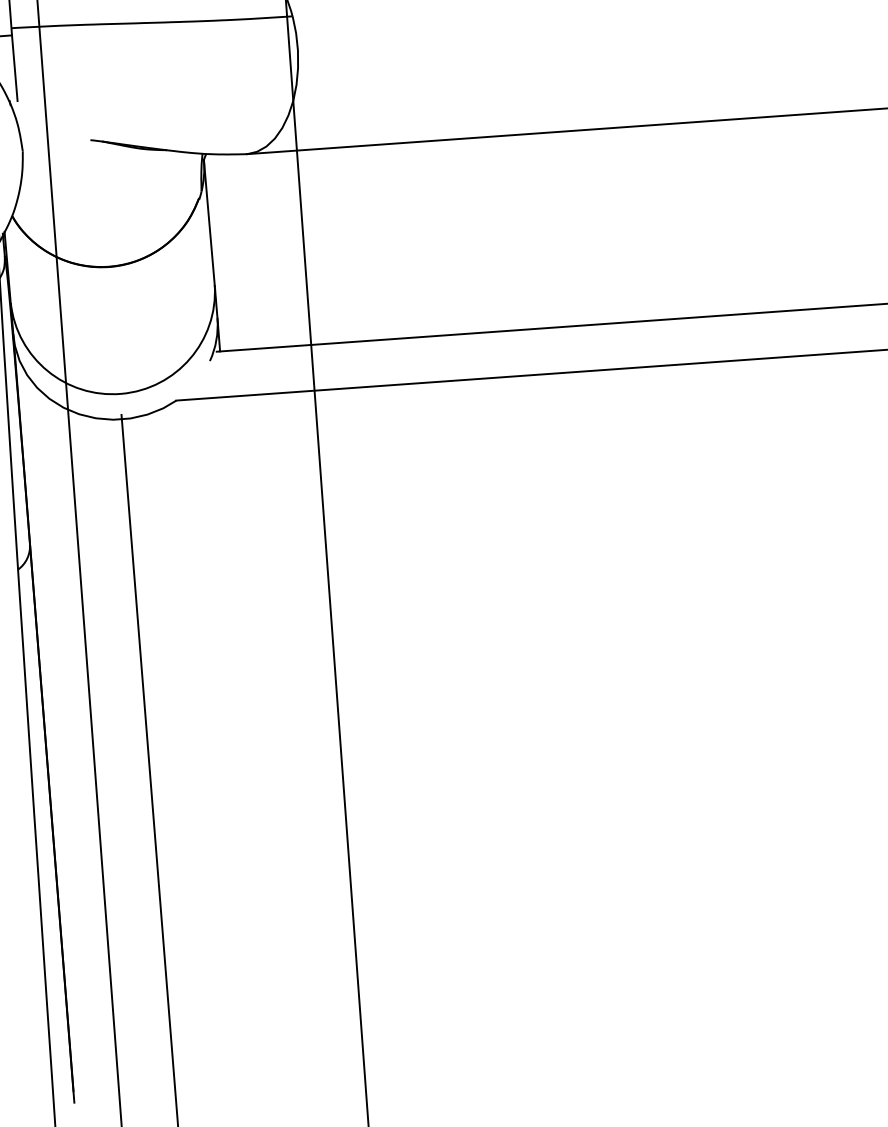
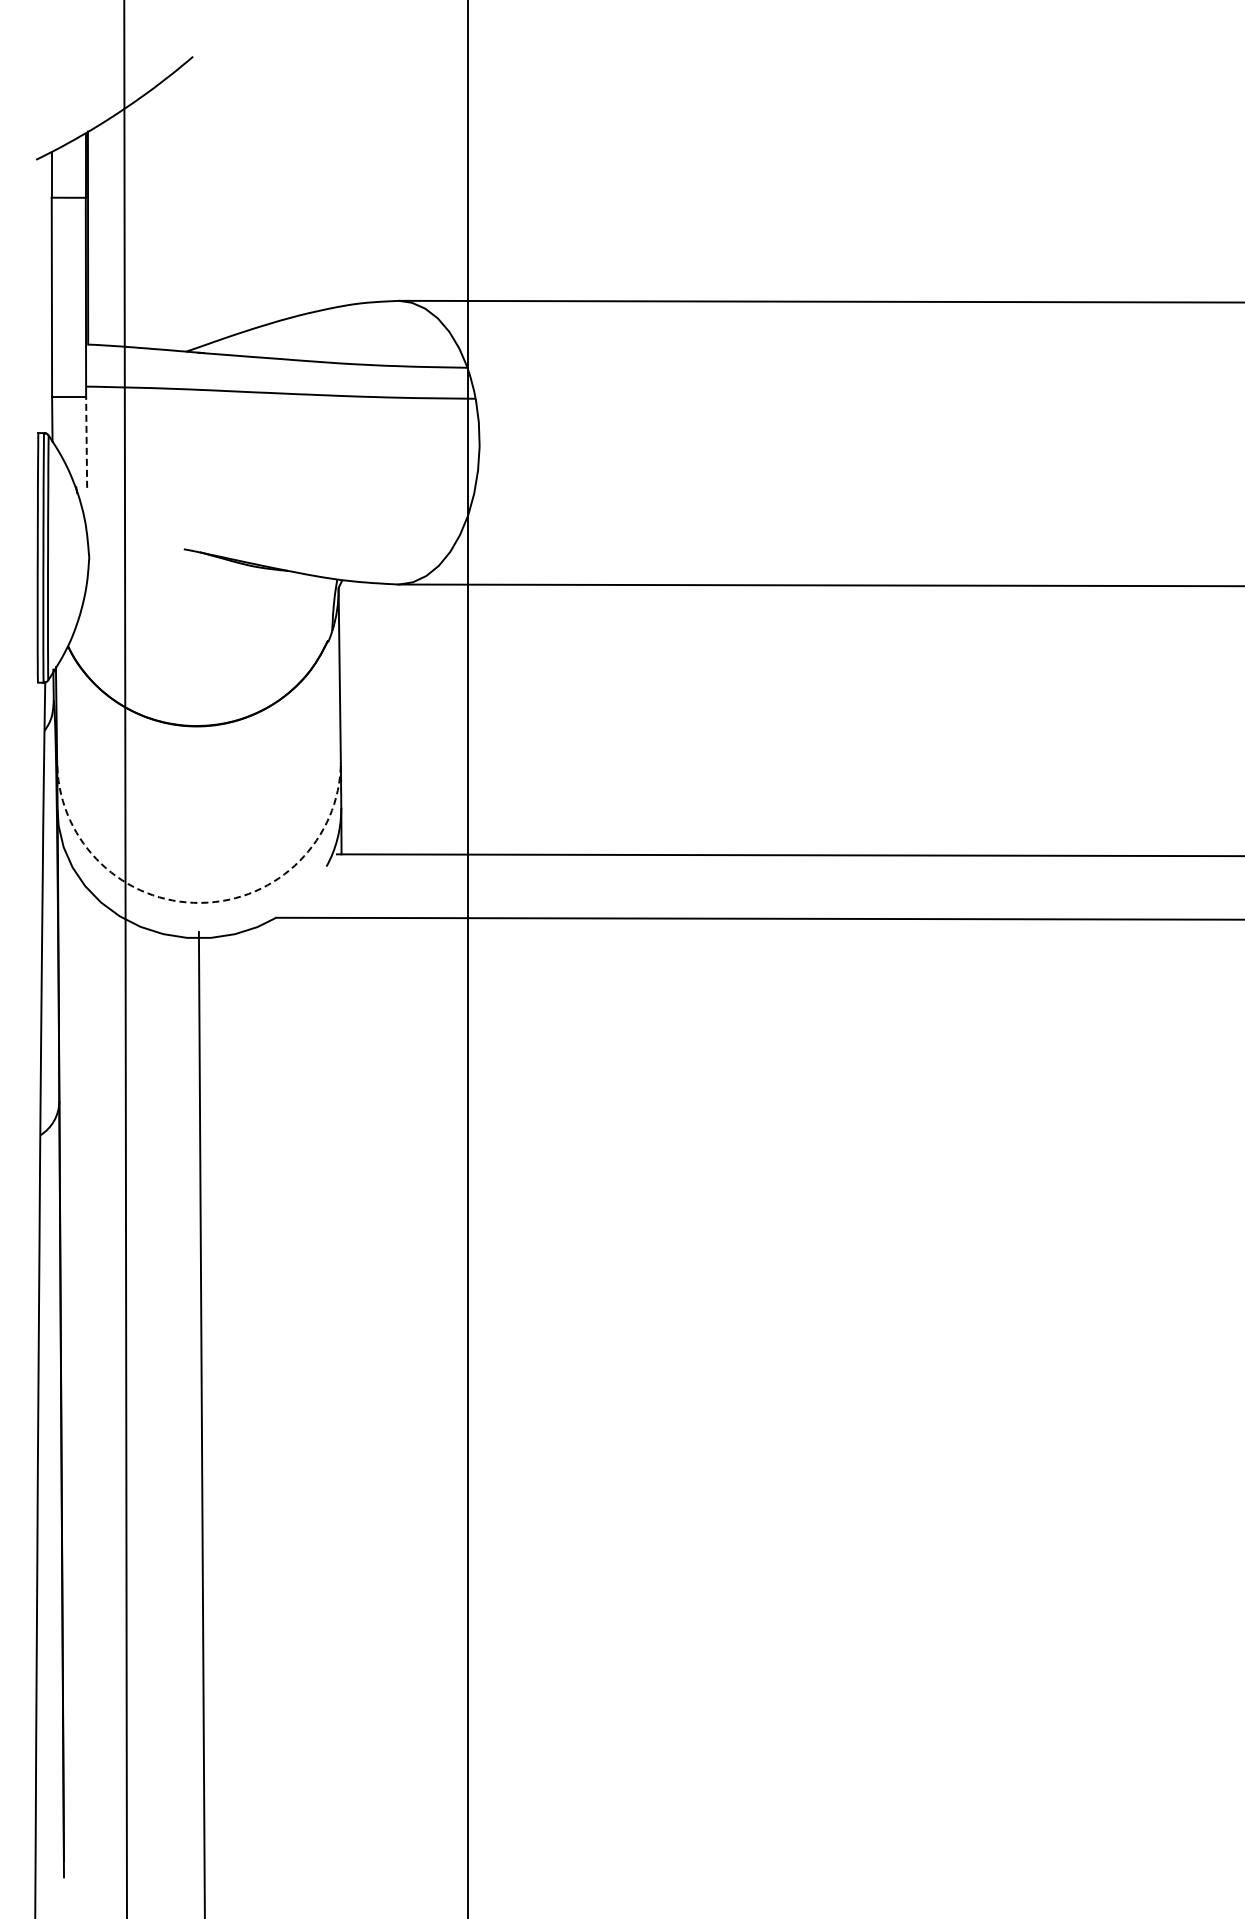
line: (14, 68) -> (86, 442), solid -> dashed
arc: (121, 393) -> (200, 902), solid -> dashed

